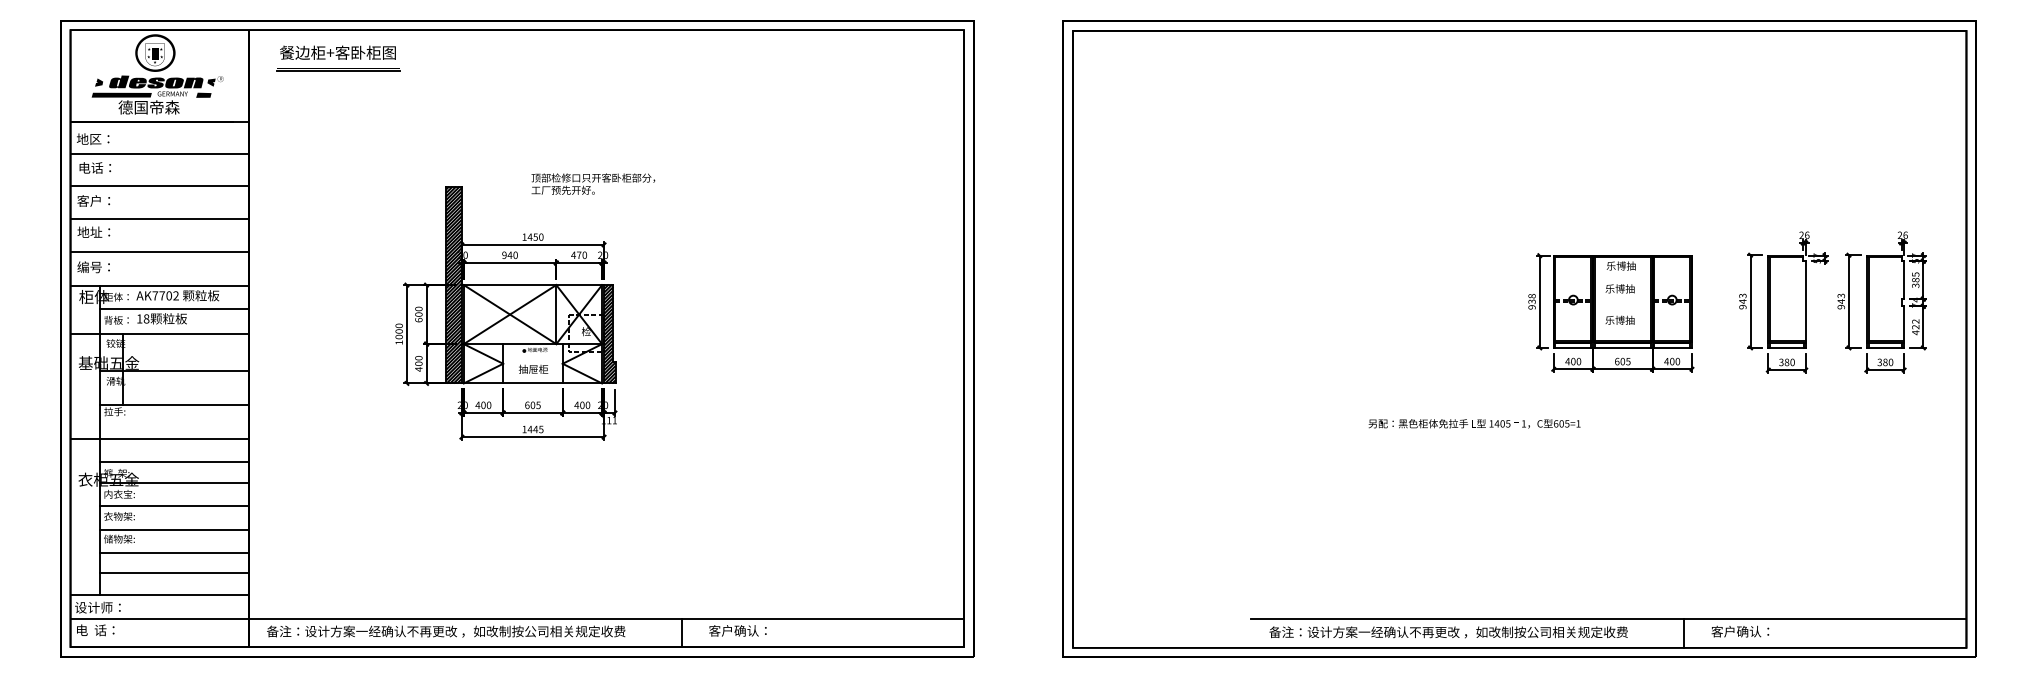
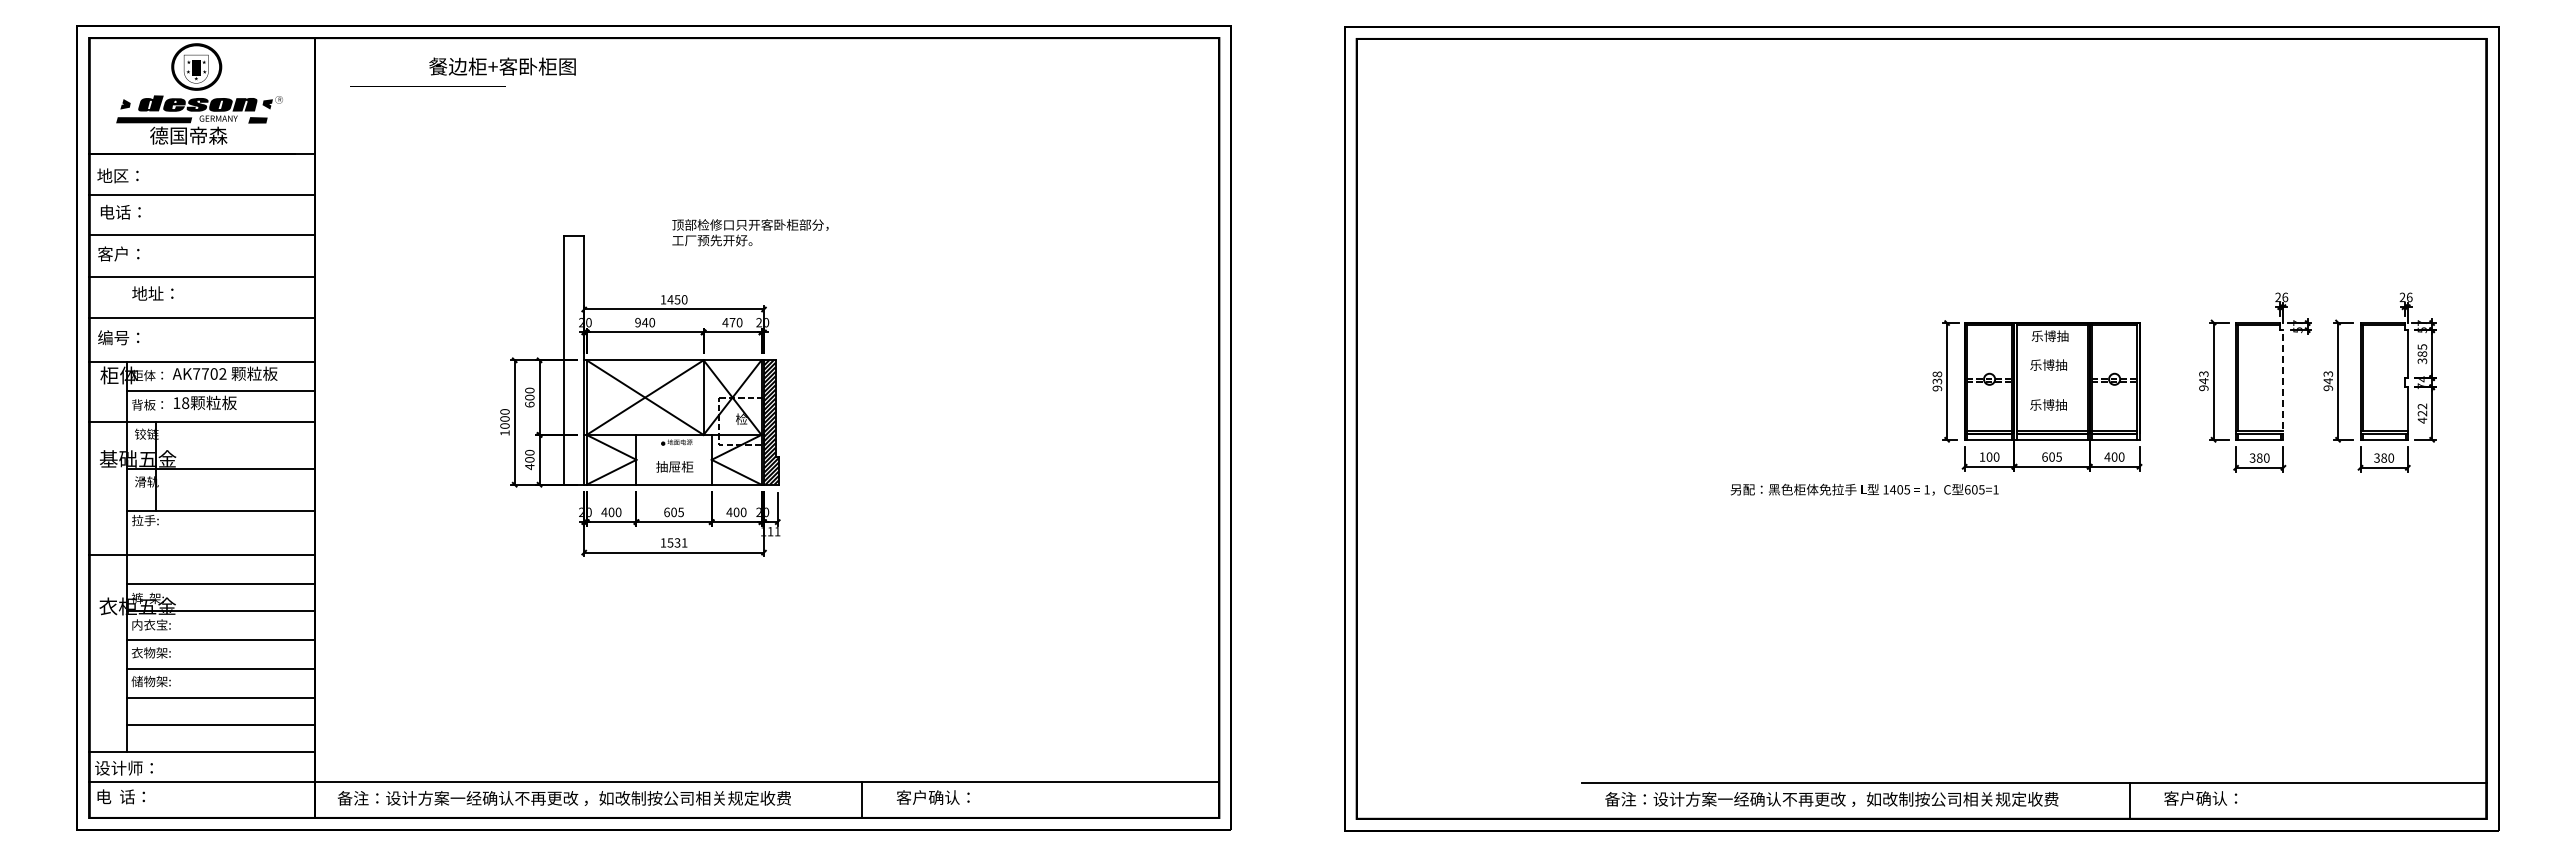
text: (337, 52) -> (502, 66), moved
line: (337, 70) -> (427, 89), removed
text: (93, 232) -> (152, 293), moved
hatch: (454, 284) -> (574, 359), removed
line: (1805, 304) -> (2283, 384), solid -> dashed
text: (1567, 361) -> (1982, 456), 400 -> 100
text: (1474, 423) -> (1864, 489), moved
text: (535, 429) -> (677, 542), 1445 -> 1531

